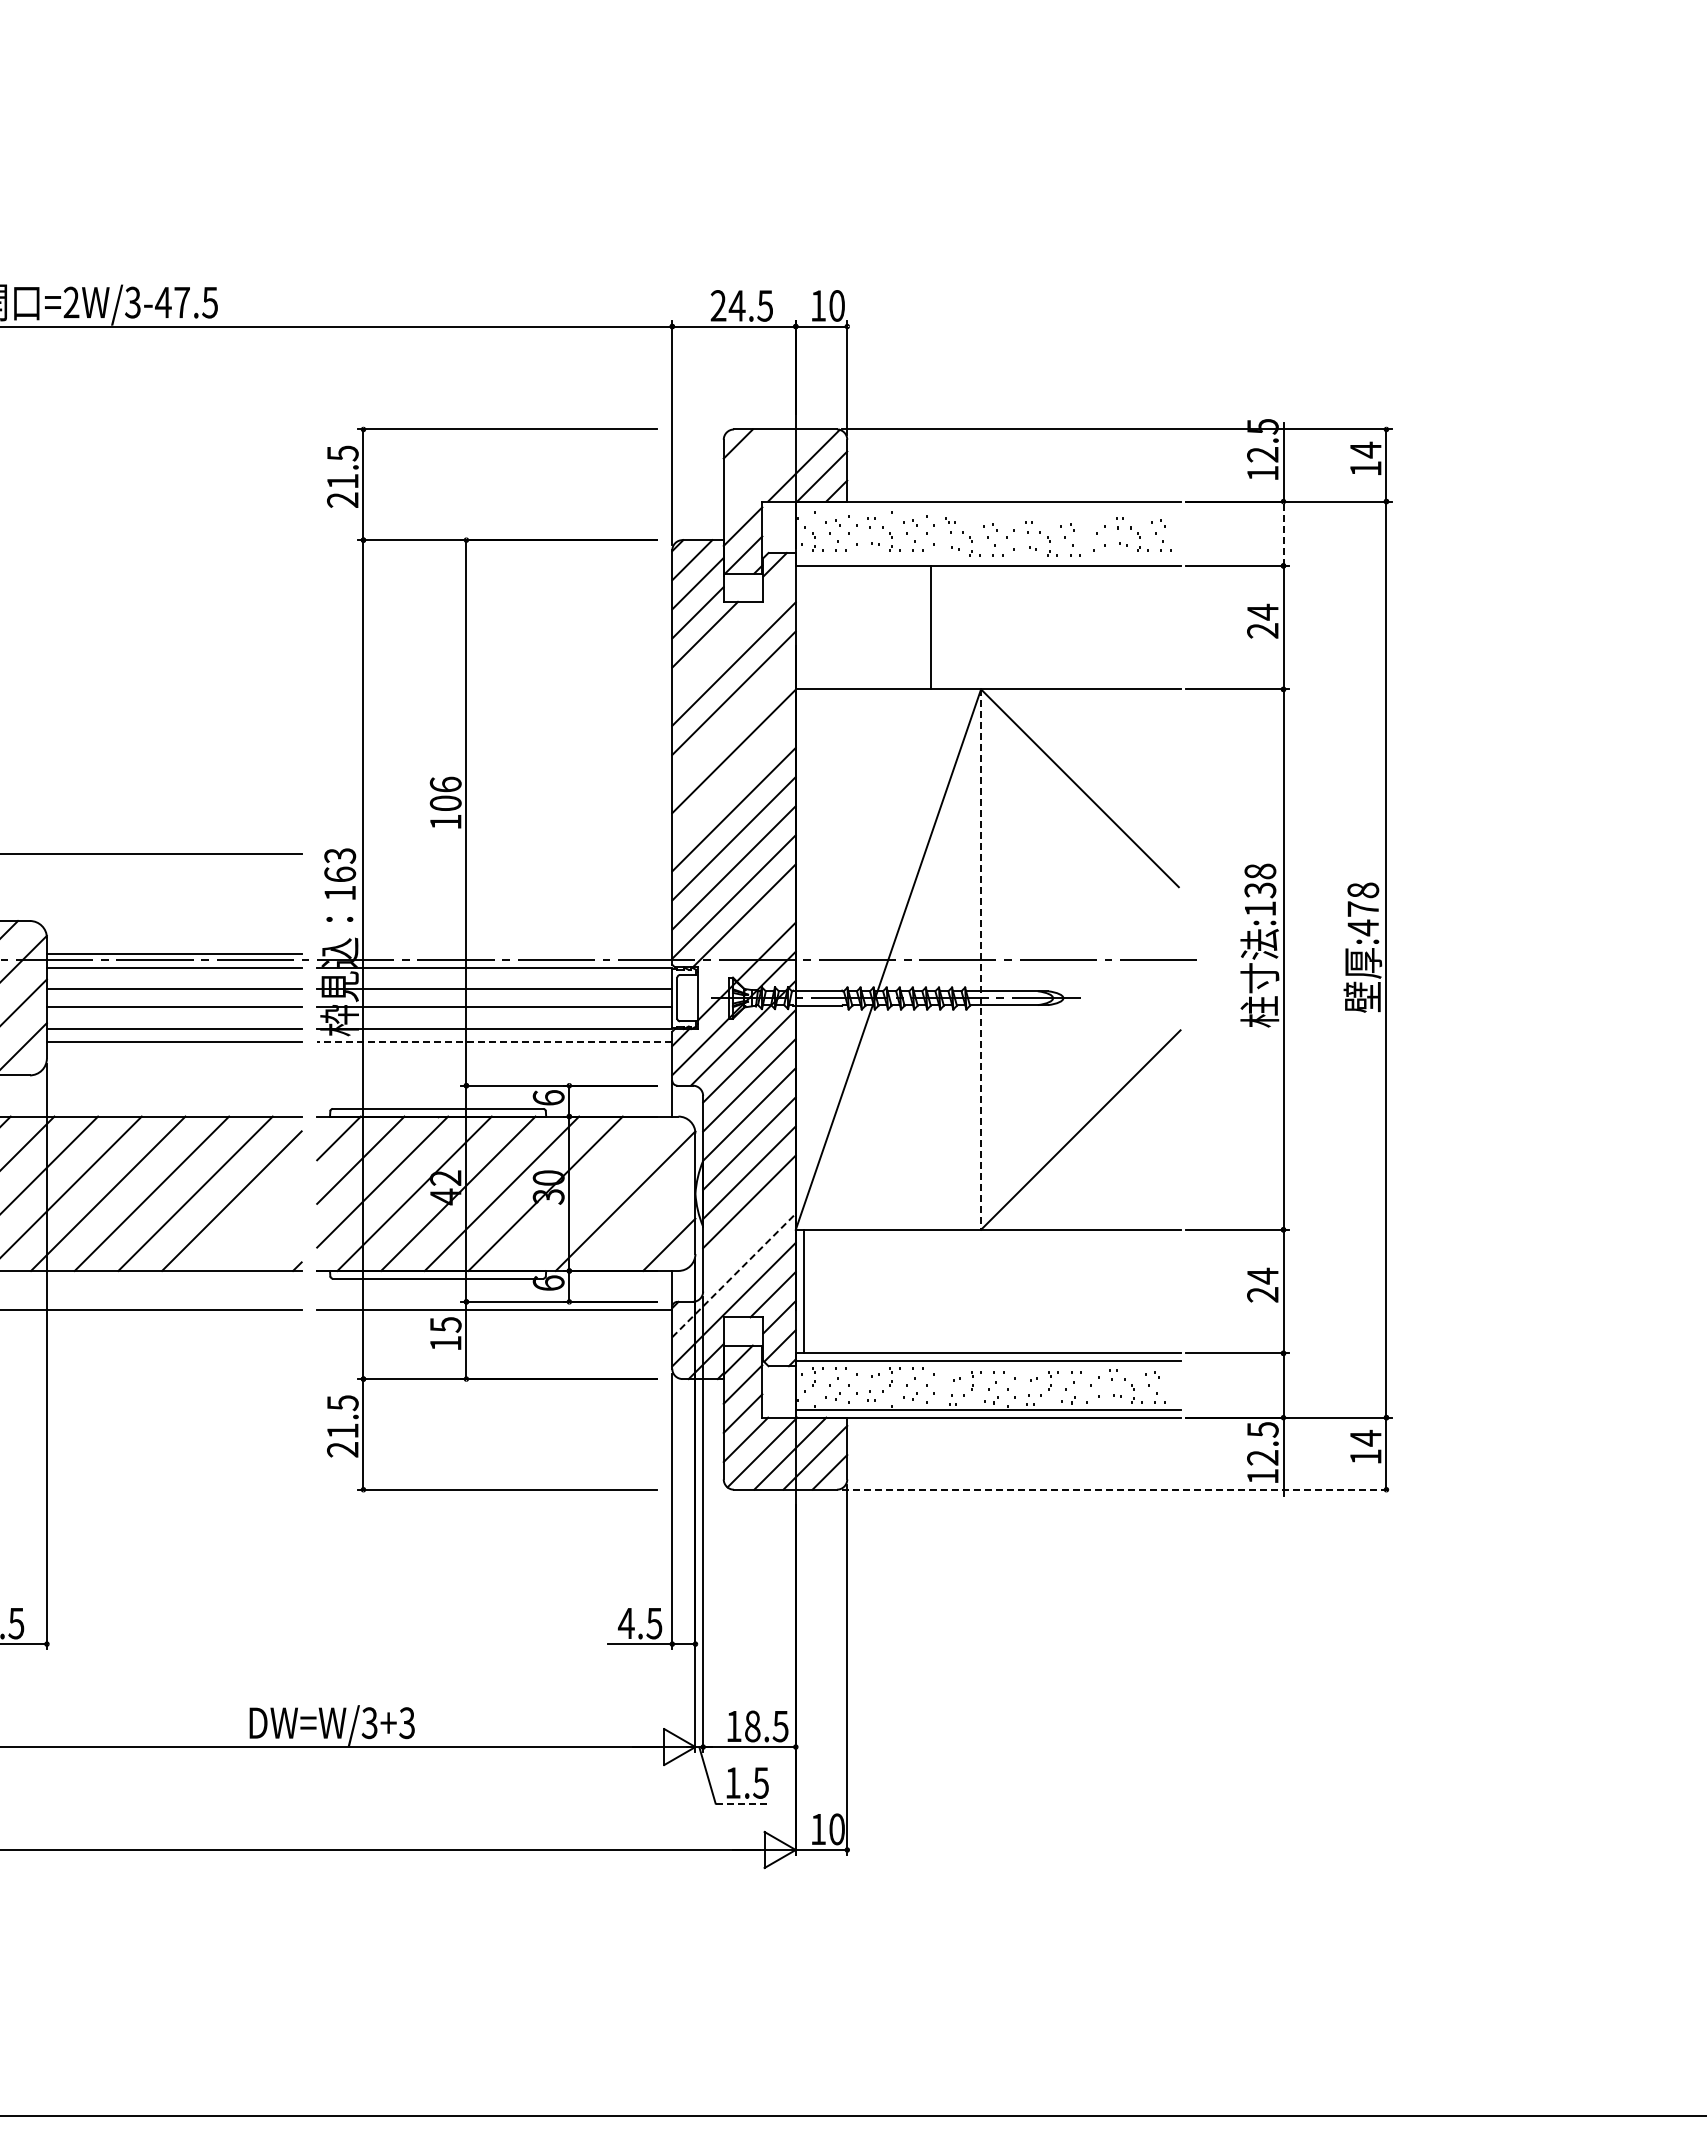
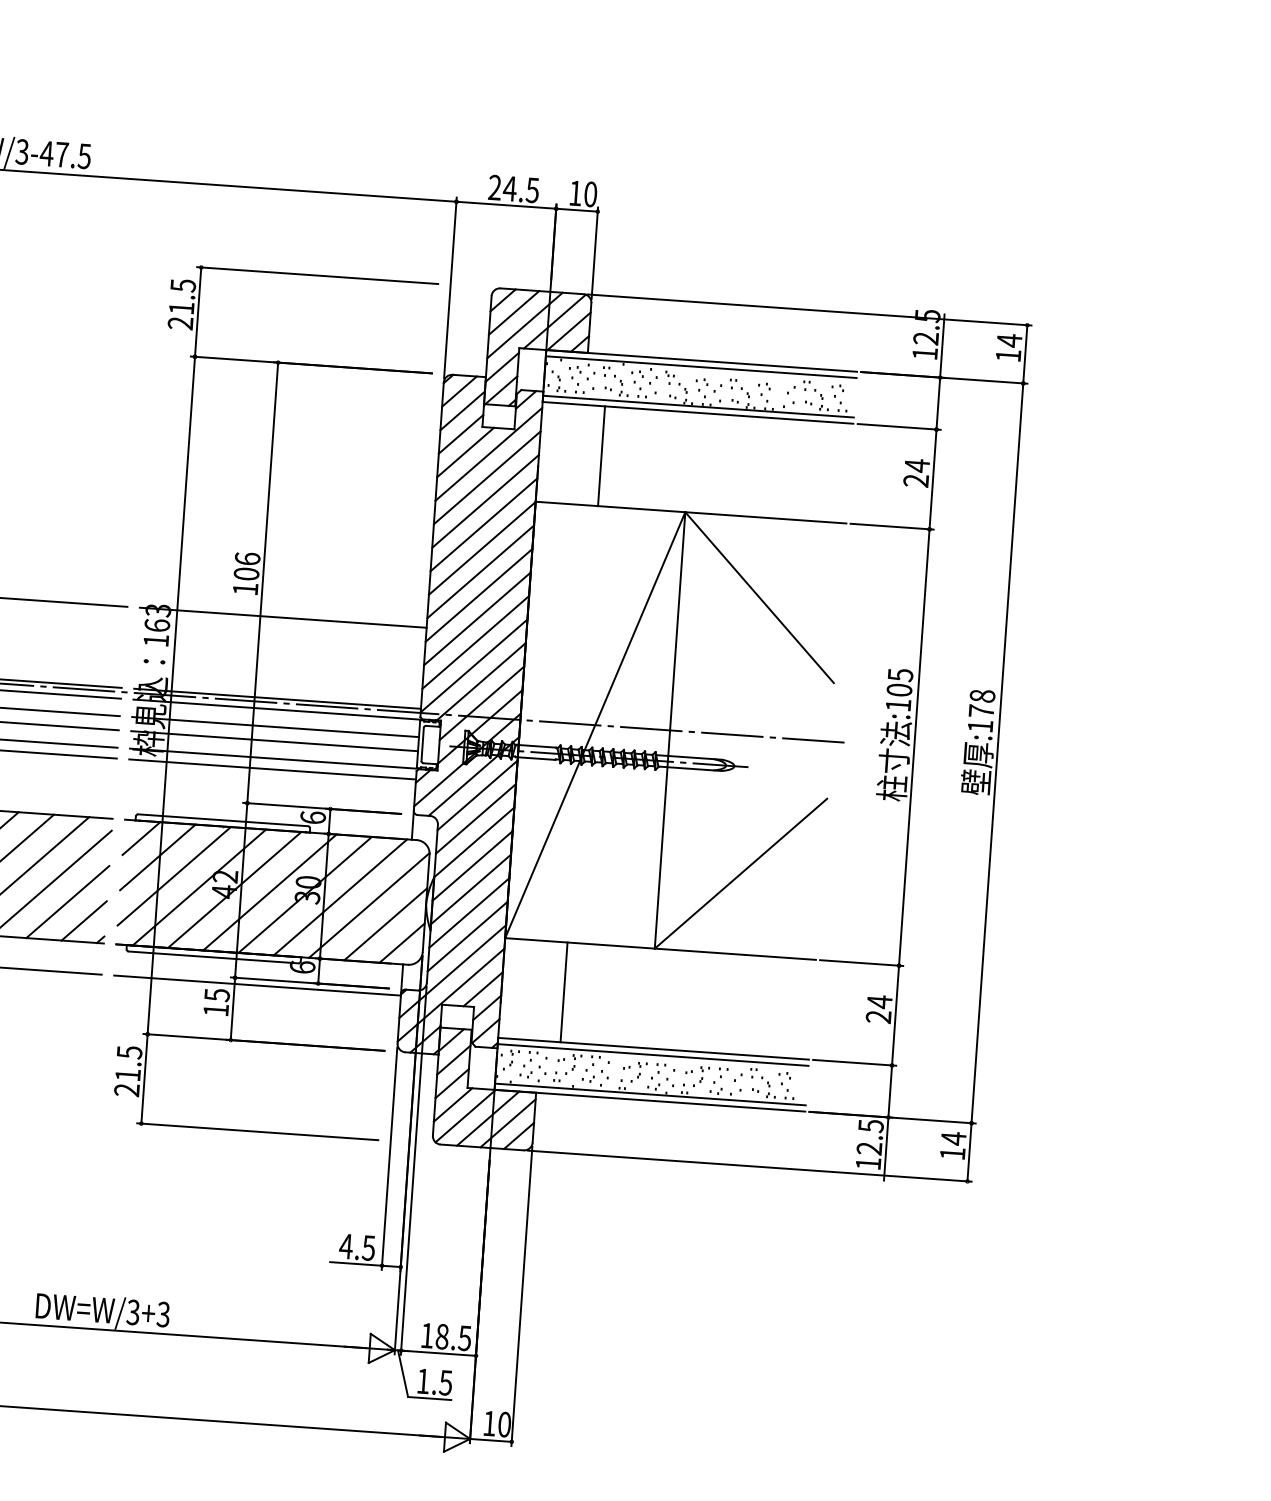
line: (752, 458) -> (513, 312), added
line: (767, 472) -> (525, 325), added
line: (987, 509) -> (700, 367), added
line: (1283, 533) -> (938, 403), dashed -> solid
line: (987, 558) -> (697, 406), added
line: (931, 627) -> (601, 456), moved
line: (733, 634) -> (488, 453), added
line: (733, 722) -> (483, 524), added
line: (733, 780) -> (480, 571), added
line: (494, 854) -> (283, 618), added
text: (1260, 880) -> (900, 682), :138 -> :105
text: (1362, 927) -> (979, 726), :478 -> :178
line: (746, 942) -> (481, 703), added
line: (494, 954) -> (277, 698), added
line: (981, 960) -> (670, 731), dashed -> solid
line: (494, 1041) -> (272, 769), dashed -> solid
line: (589, 1193) -> (340, 897), added
line: (253, 1222) -> (67, 901), added
line: (647, 1222) -> (385, 923), added
line: (749, 1230) -> (467, 936), added
line: (275, 1244) -> (84, 920), added
line: (734, 1275) -> (453, 971), dashed -> solid
line: (804, 1291) -> (564, 992), moved
line: (1116, 1489) -> (749, 1165), dashed -> solid
line: (742, 1803) -> (429, 1398), dashed -> solid

